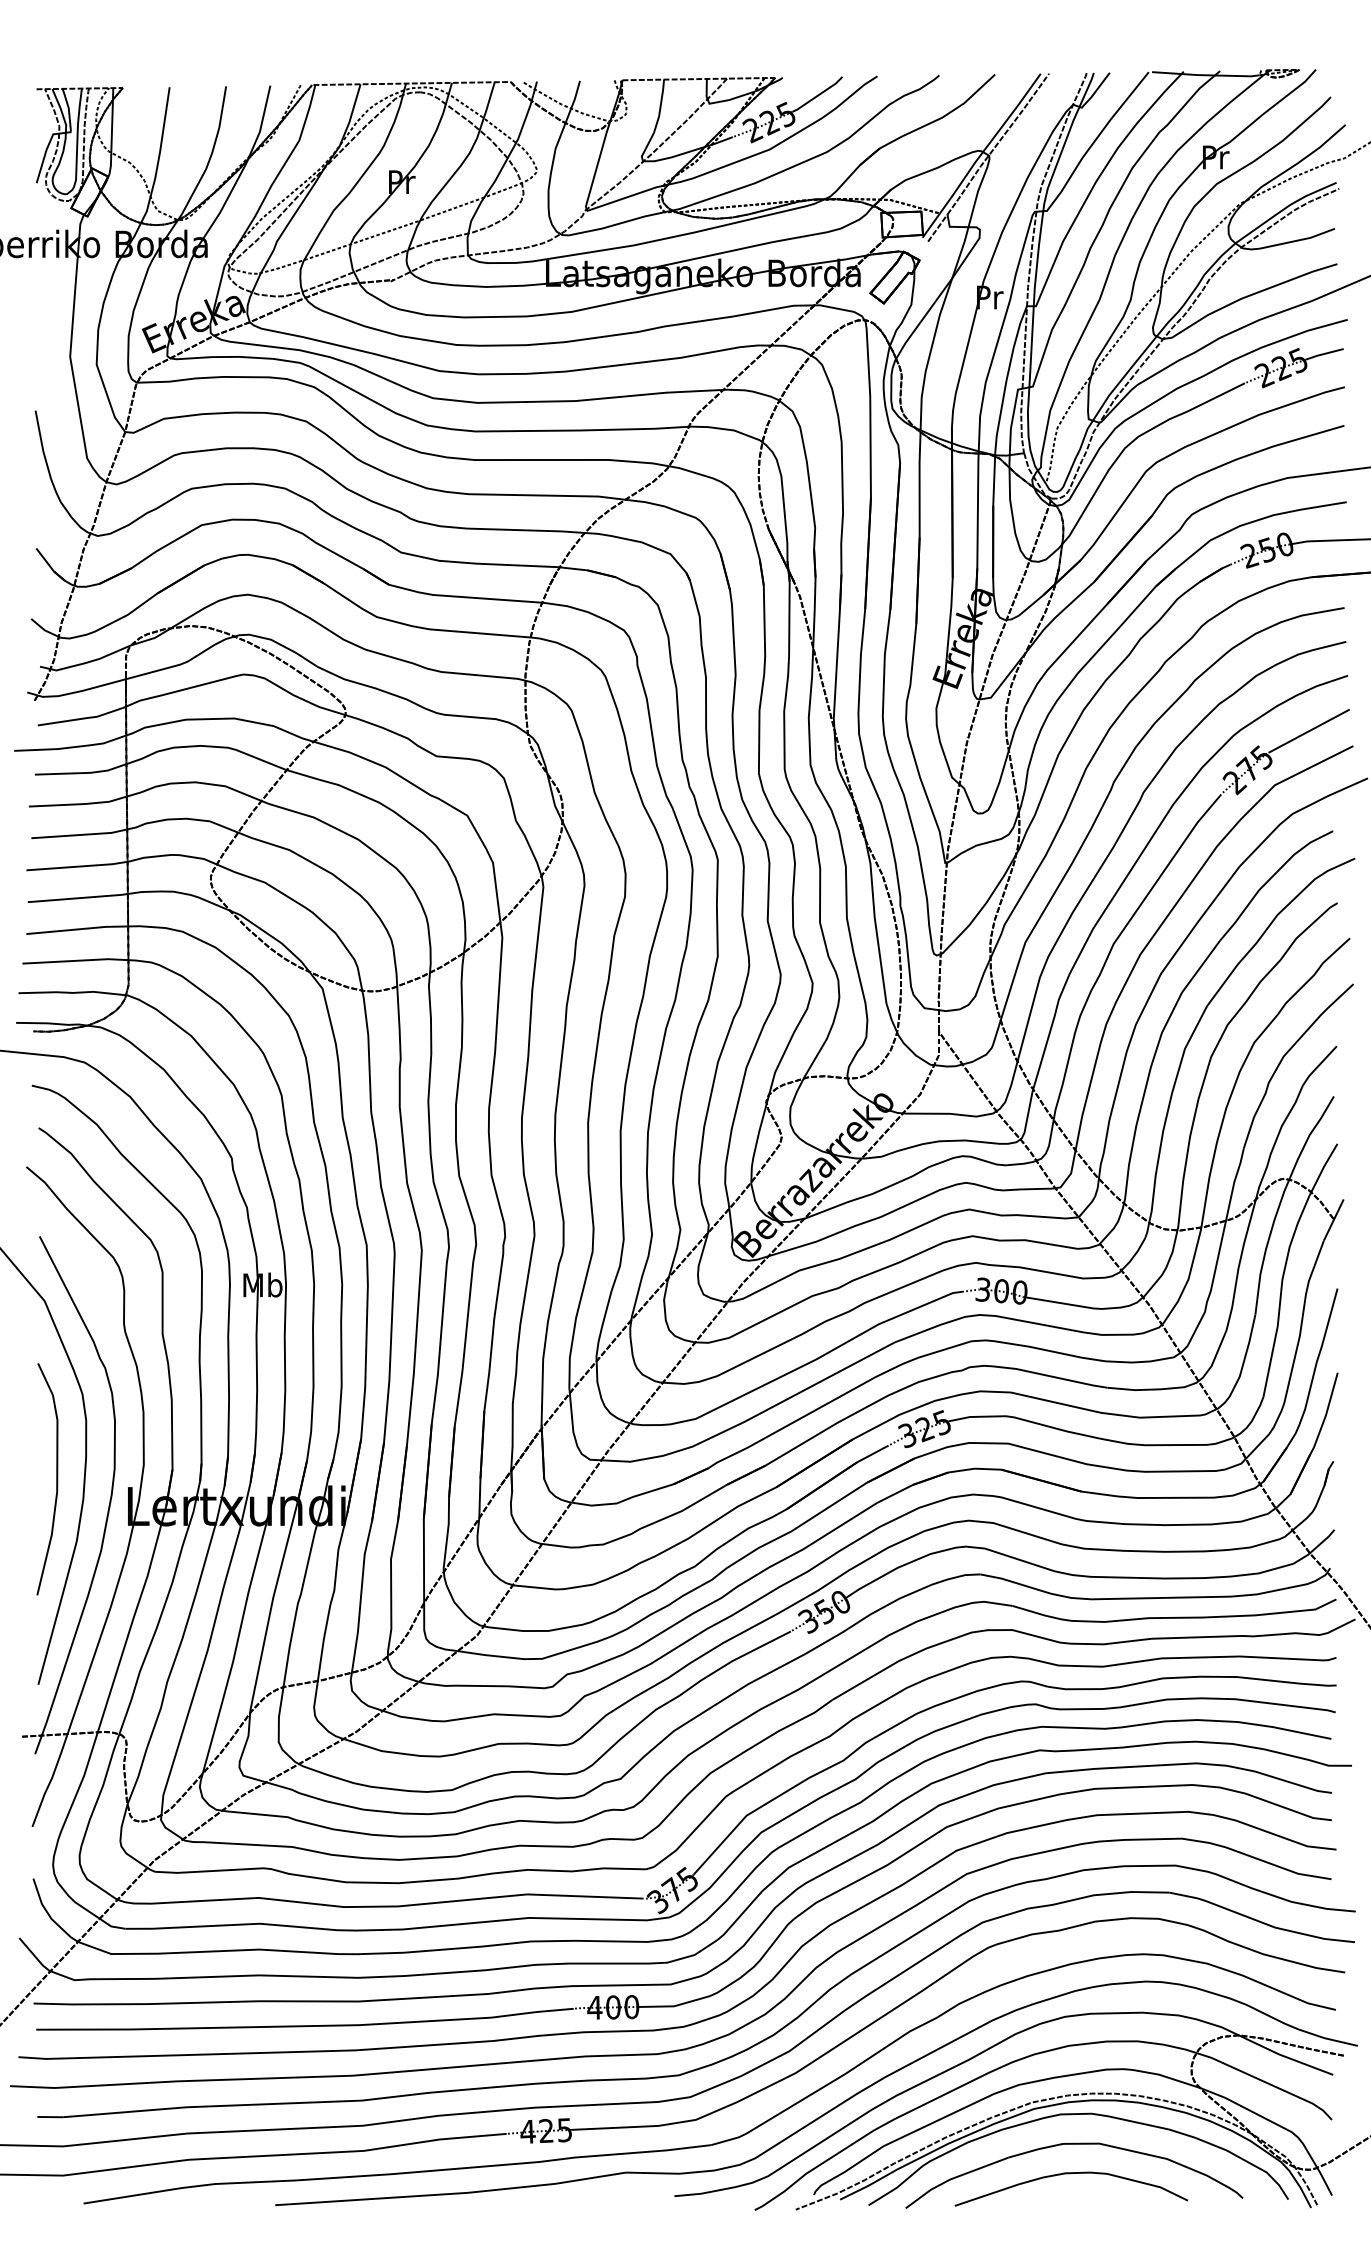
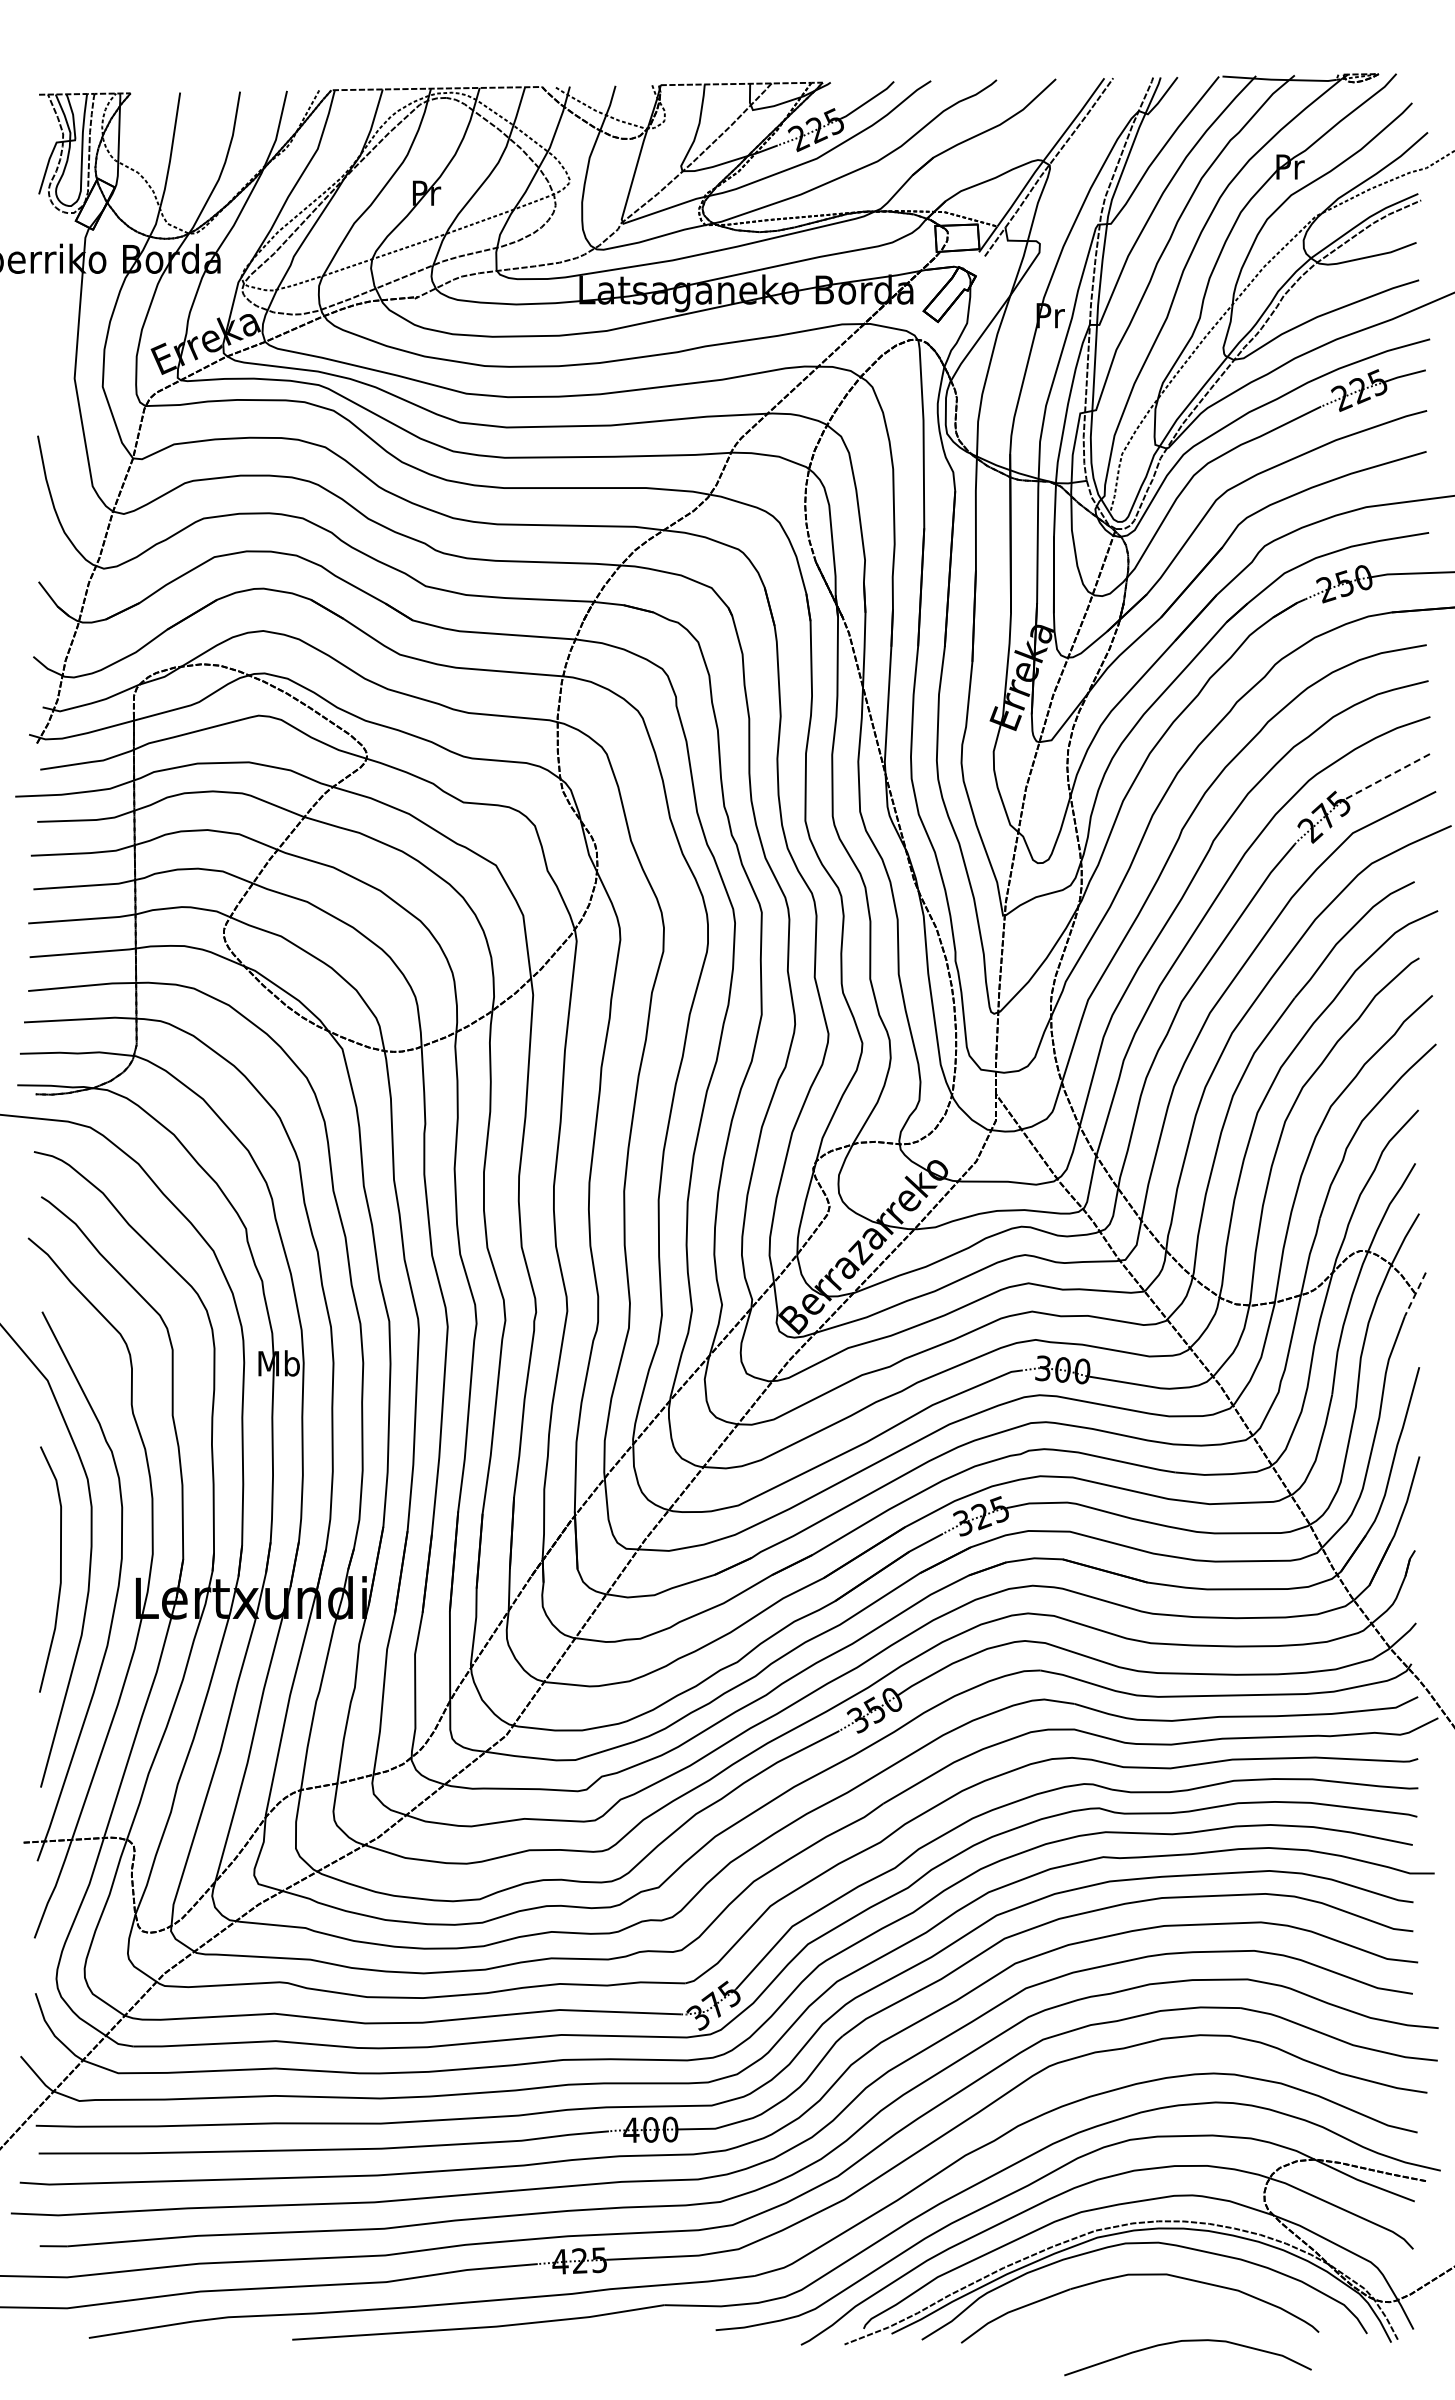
line: (1309, 730) -> (1389, 775), solid -> dashed
line: (1333, 1220) -> (1415, 1294), solid -> dashed
curve: (1070, 2173) -> (1187, 2341), moved

